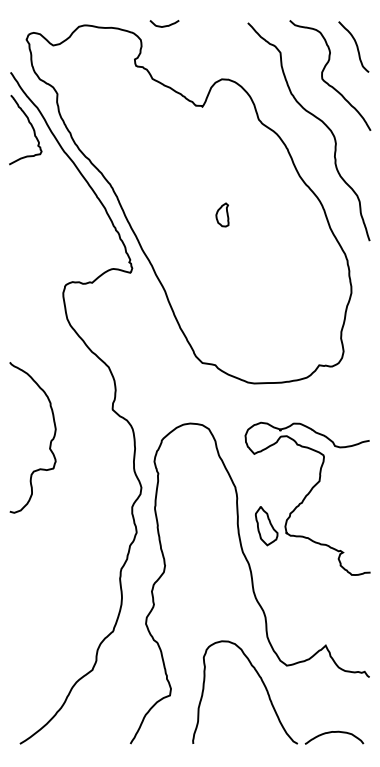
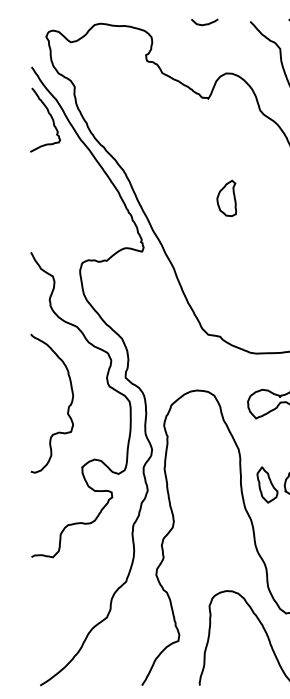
curve: (164, 25) -> (204, 23), moved
part: (222, 214) -> (226, 197), size x1.67
curve: (93, 418) -> (107, 385), added

